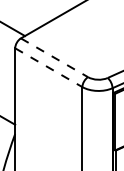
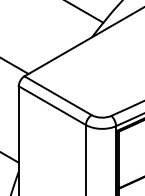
line: (54, 57) -> (58, 95), dashed -> solid
line: (48, 67) -> (52, 105), dashed -> solid

